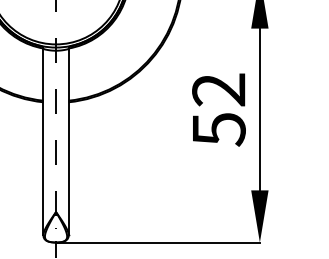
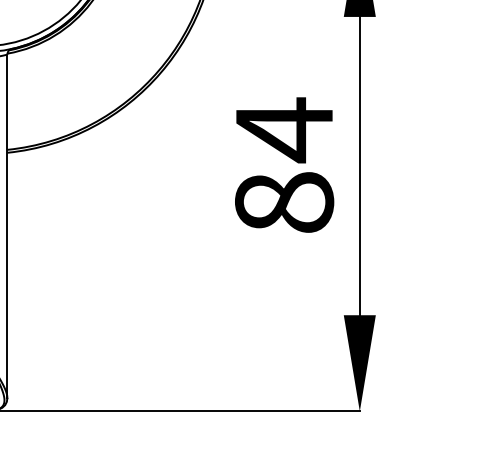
text: (218, 109) -> (283, 166), 52 -> 84

